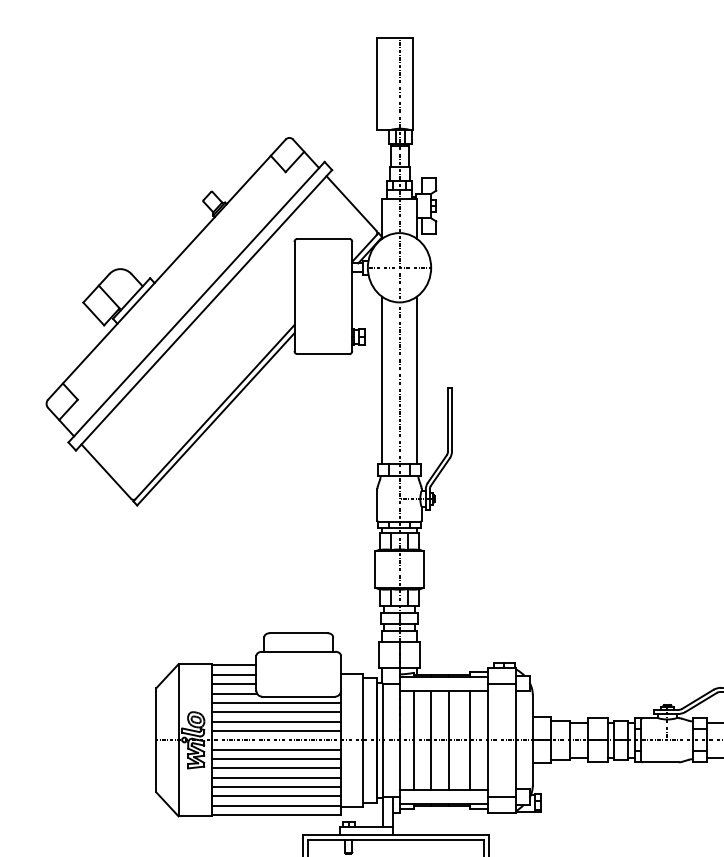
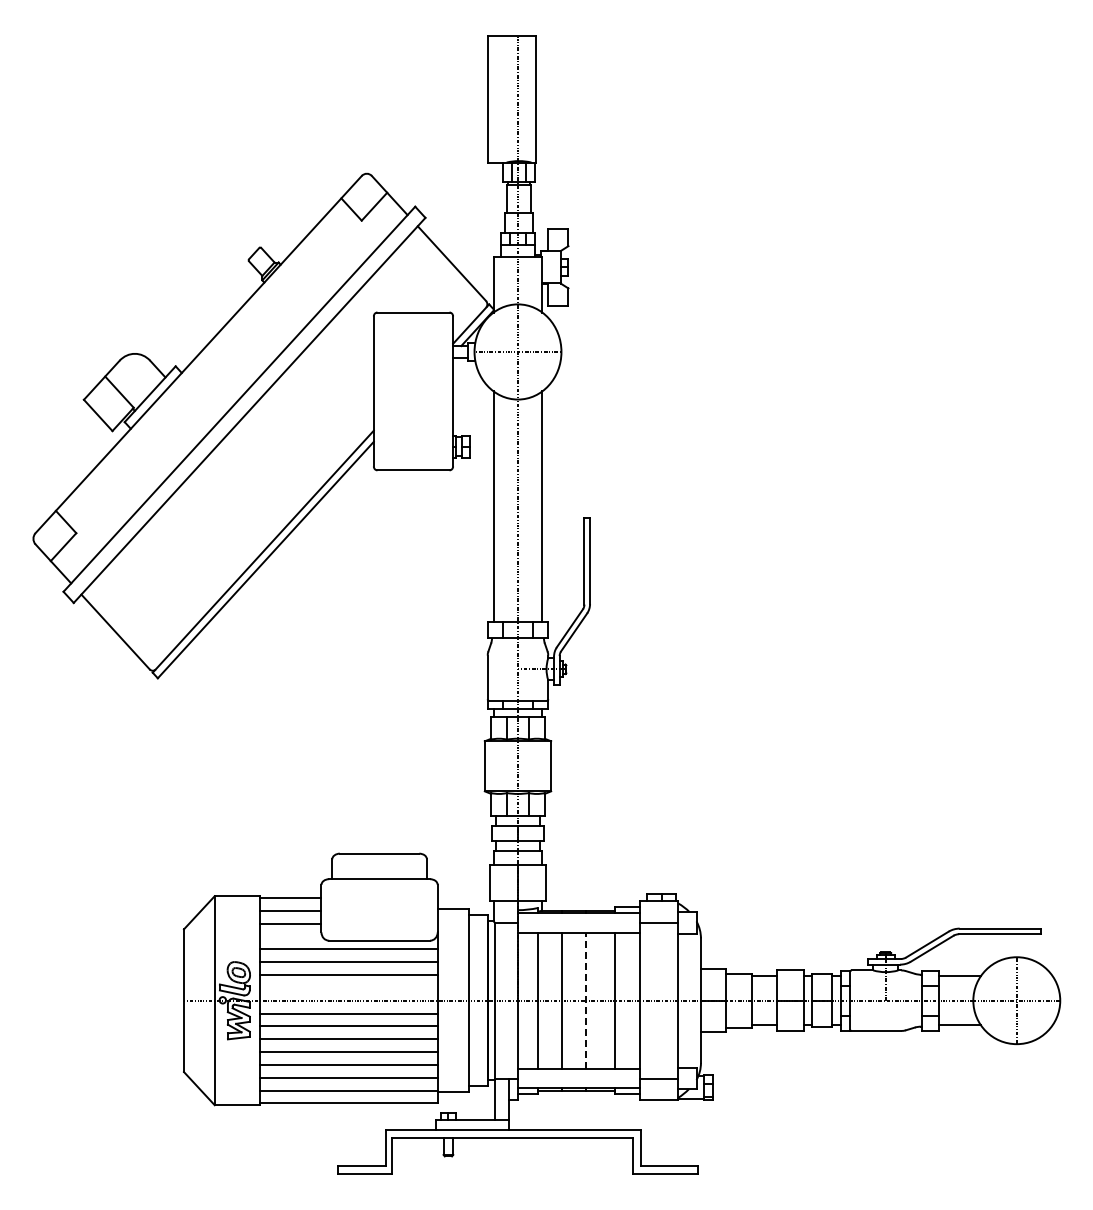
line: (234, 693) -> (291, 936), removed
line: (276, 730) -> (348, 987), removed
line: (448, 740) -> (585, 1000), solid -> dashed

